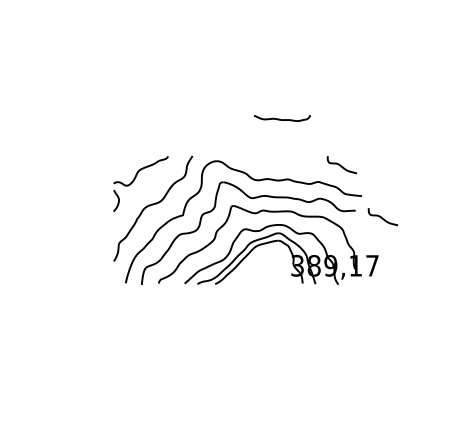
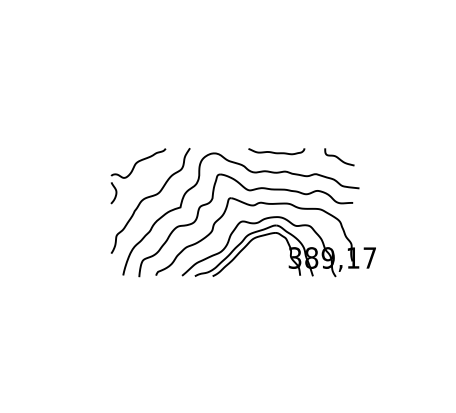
curve: (281, 119) -> (275, 152), moved
curve: (382, 217) -> (379, 209), removed

